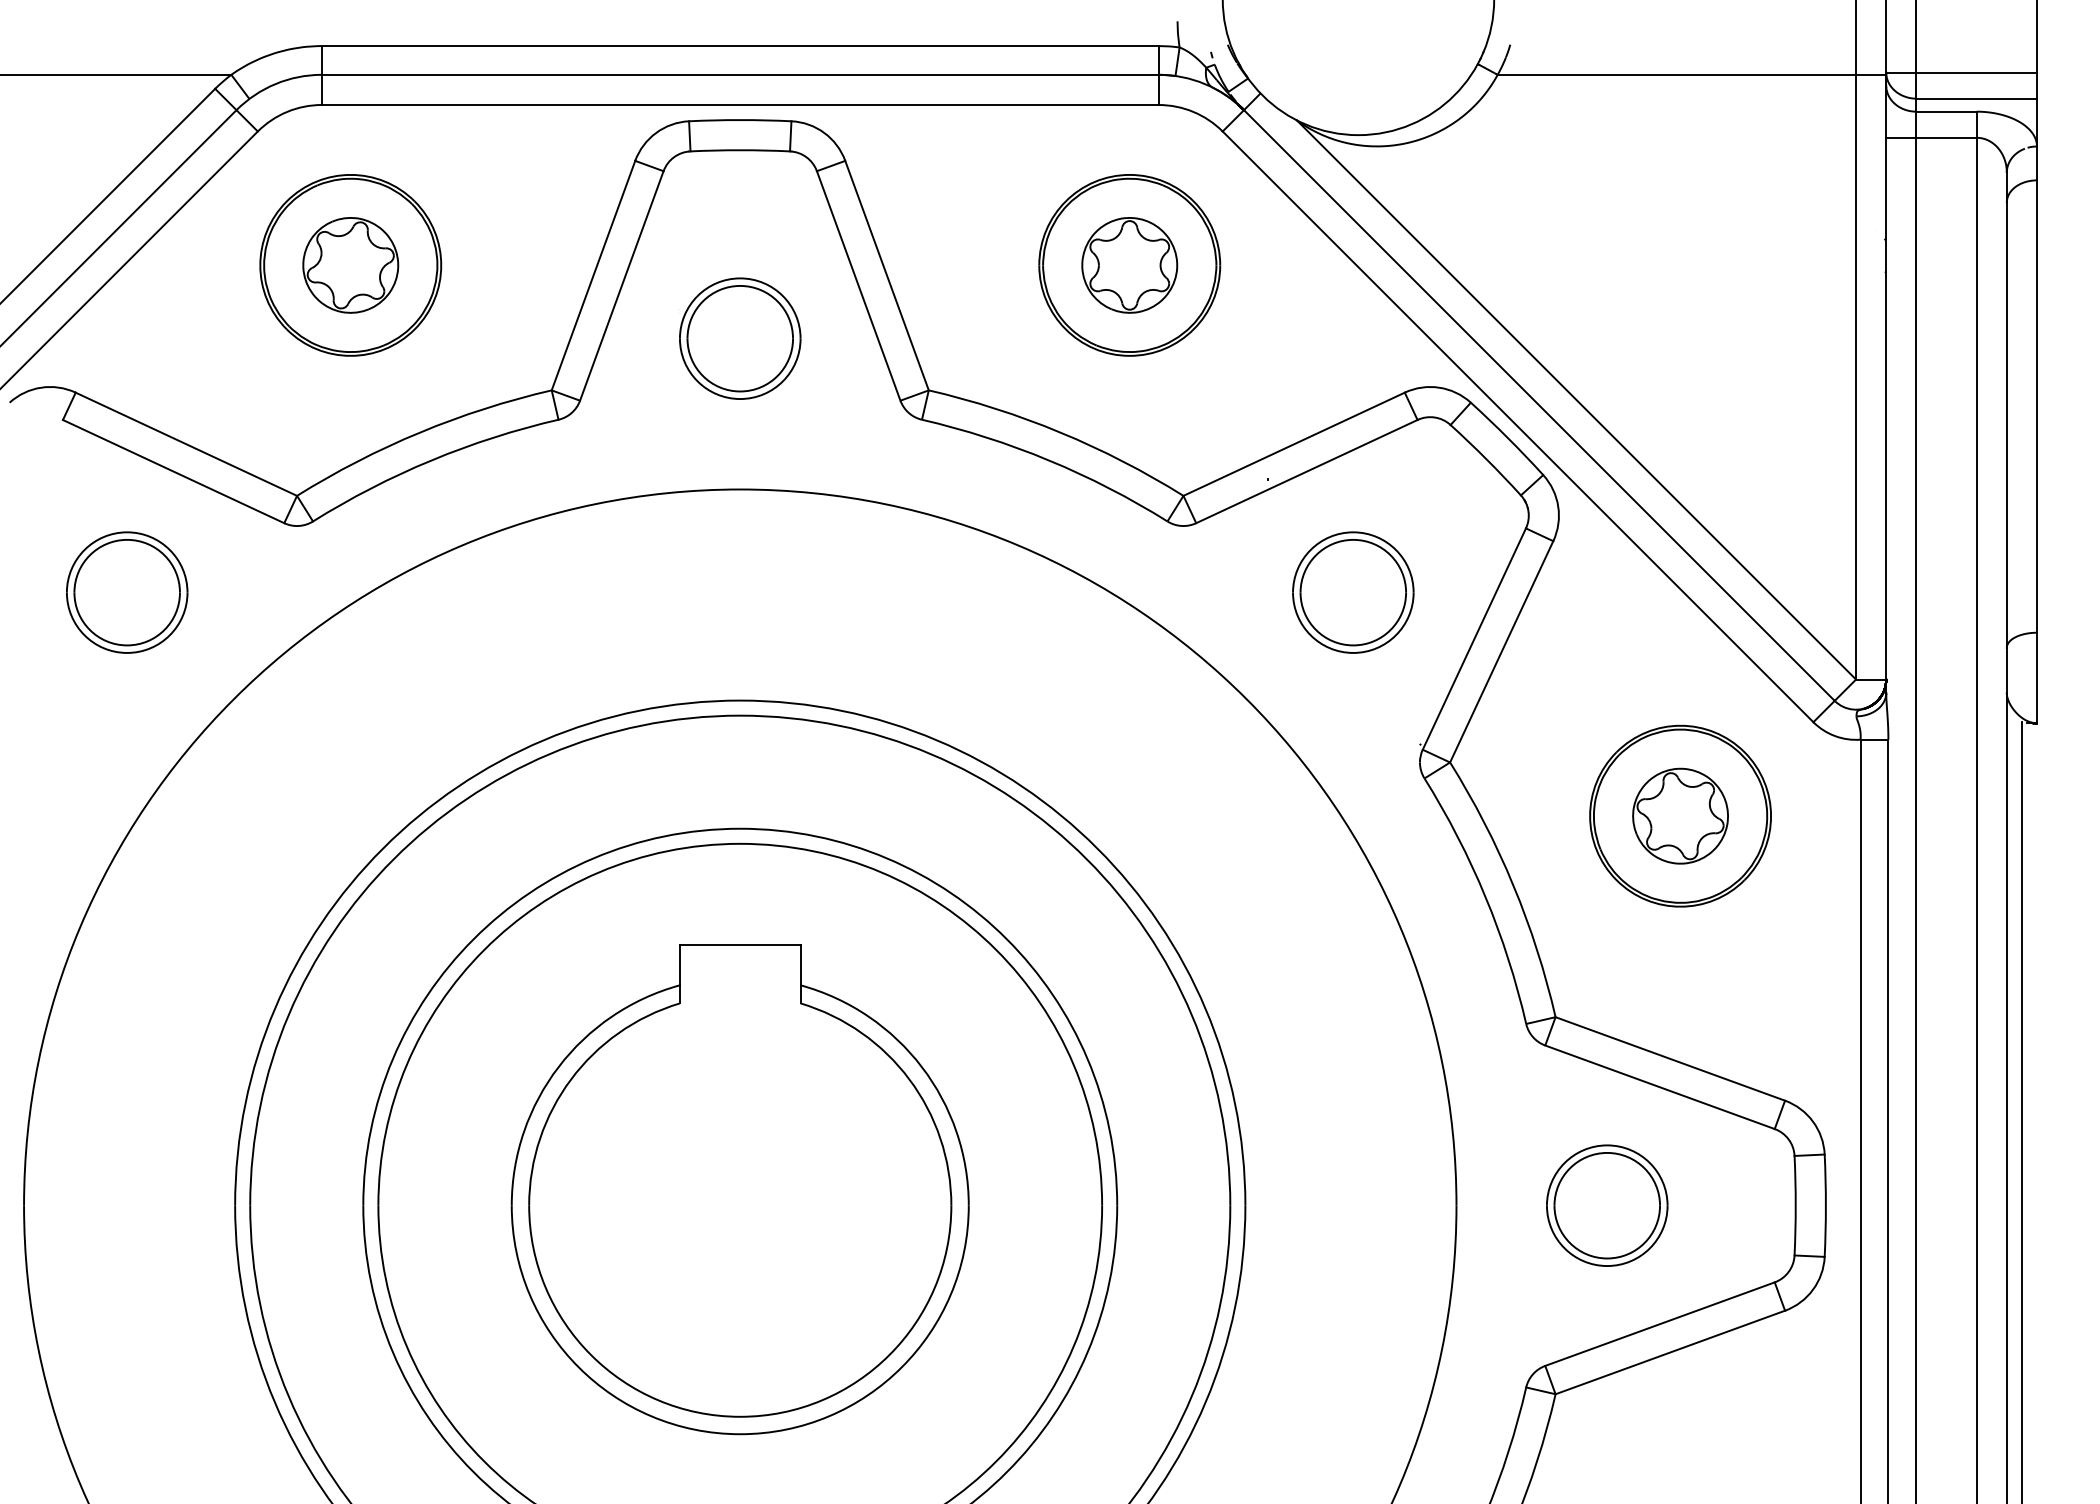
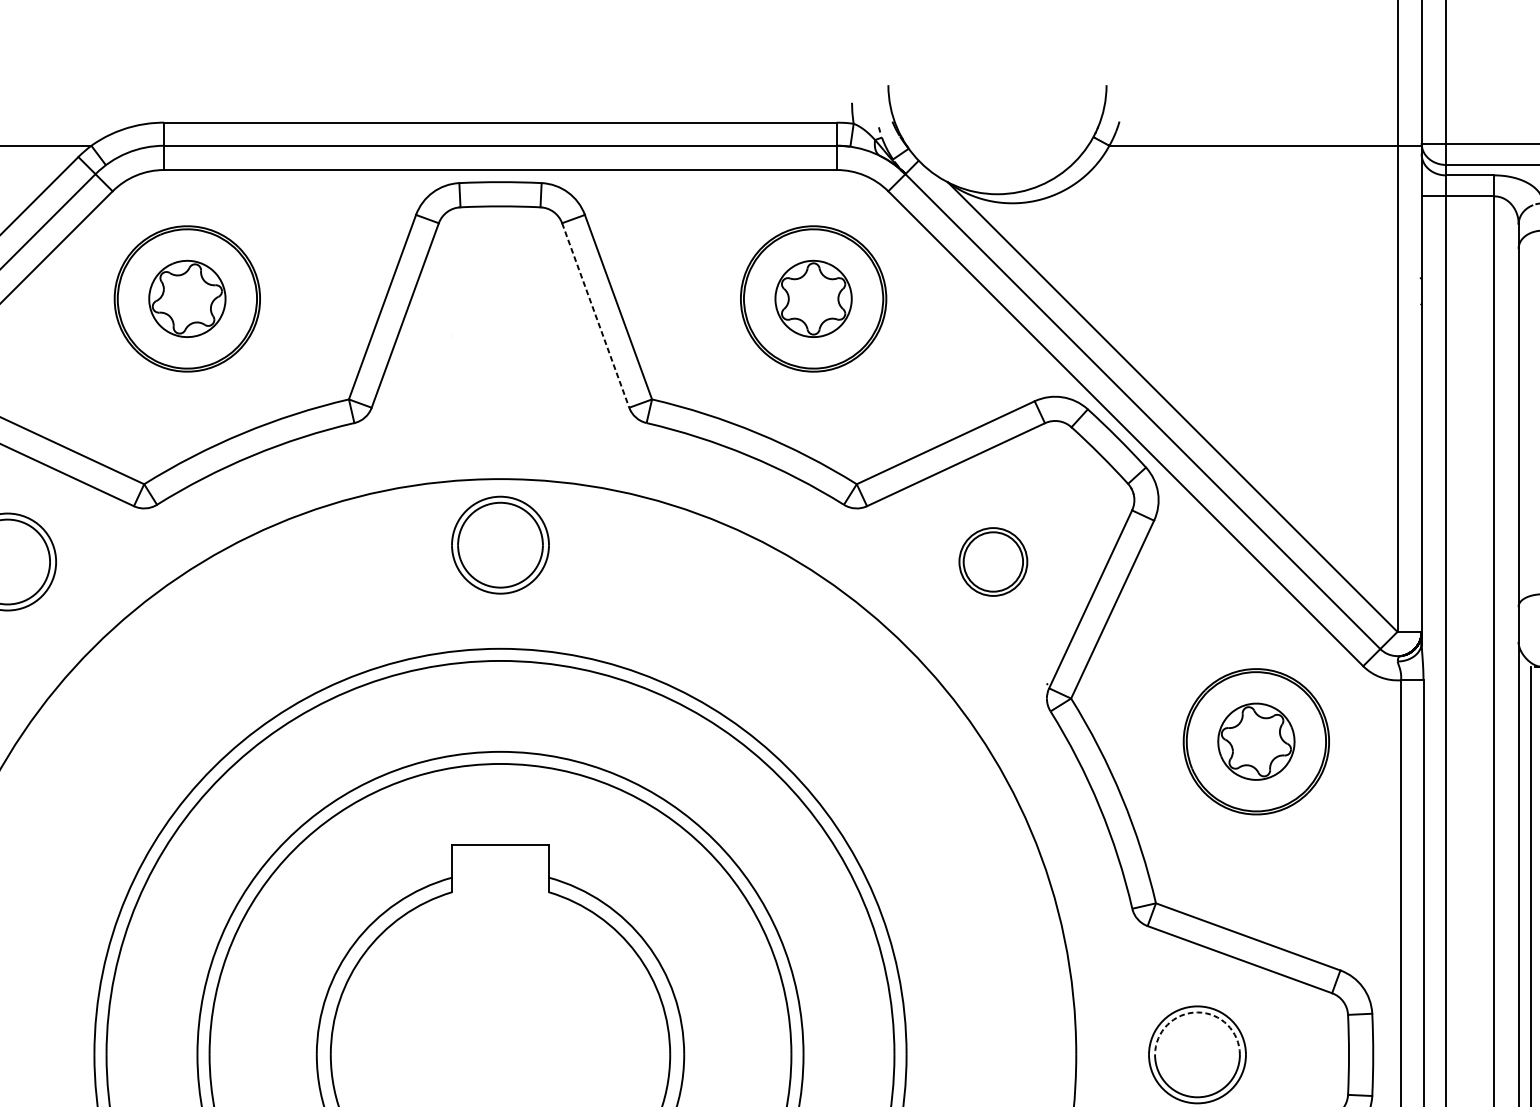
line: (858, 286) -> (595, 315), solid -> dashed
part: (740, 338) -> (500, 545), moved
part: (1353, 592) -> (993, 561), size x0.7
arc: (1607, 1152) -> (1197, 1012), solid -> dashed

